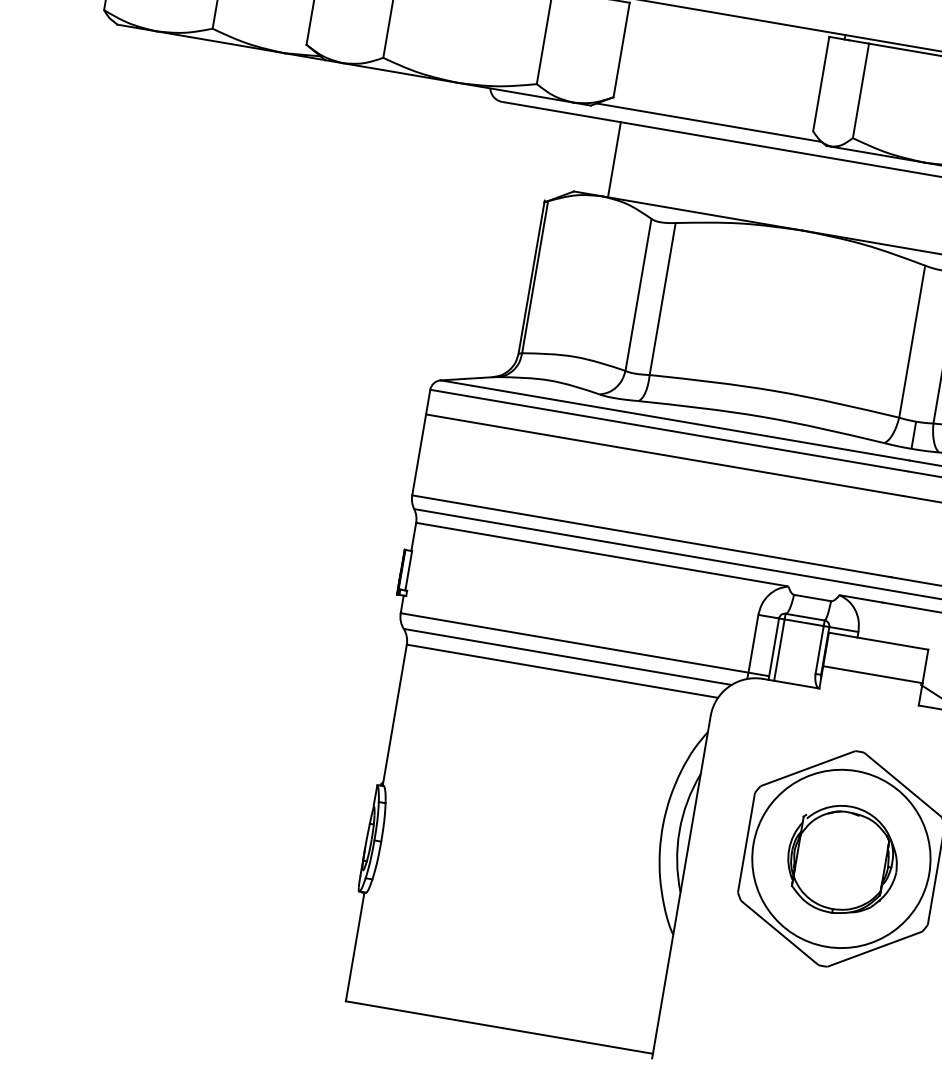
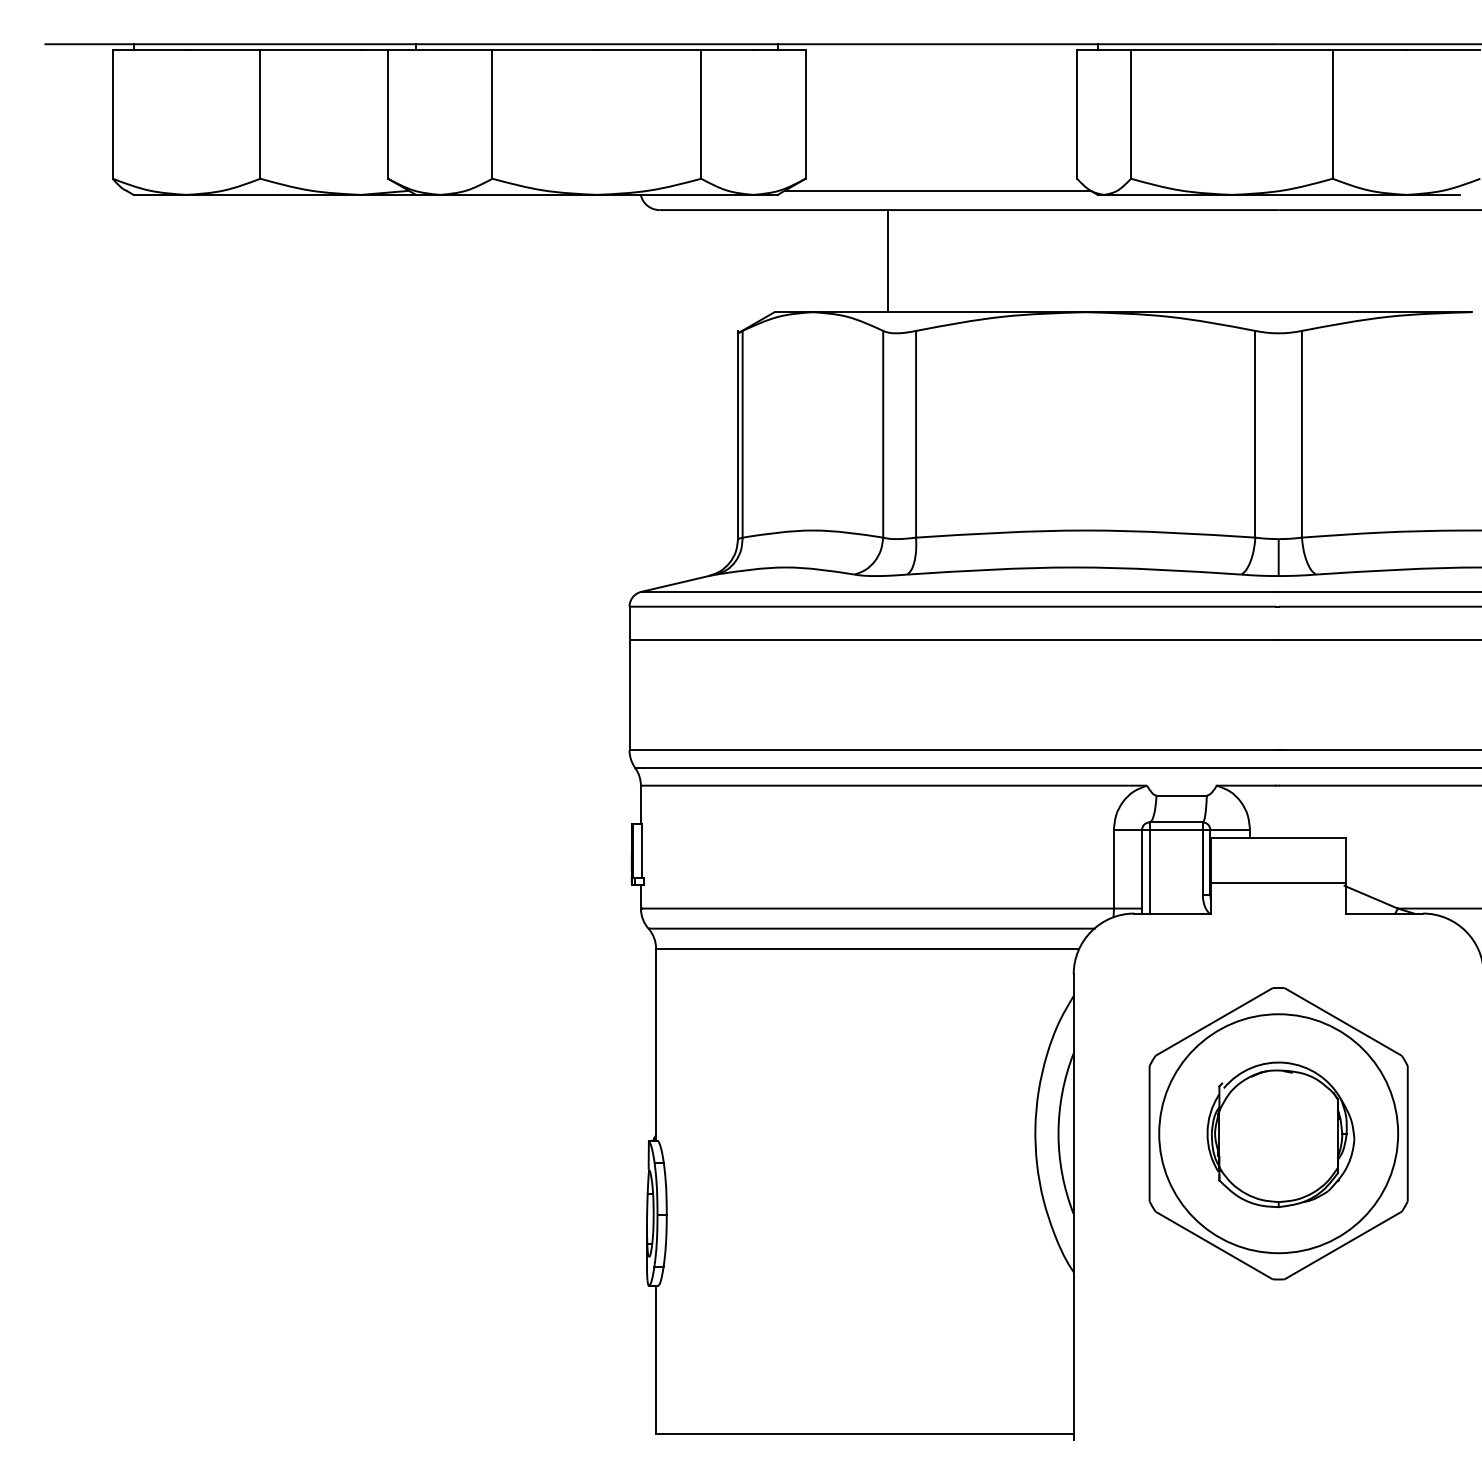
line: (614, 159) -> (887, 261), moved

